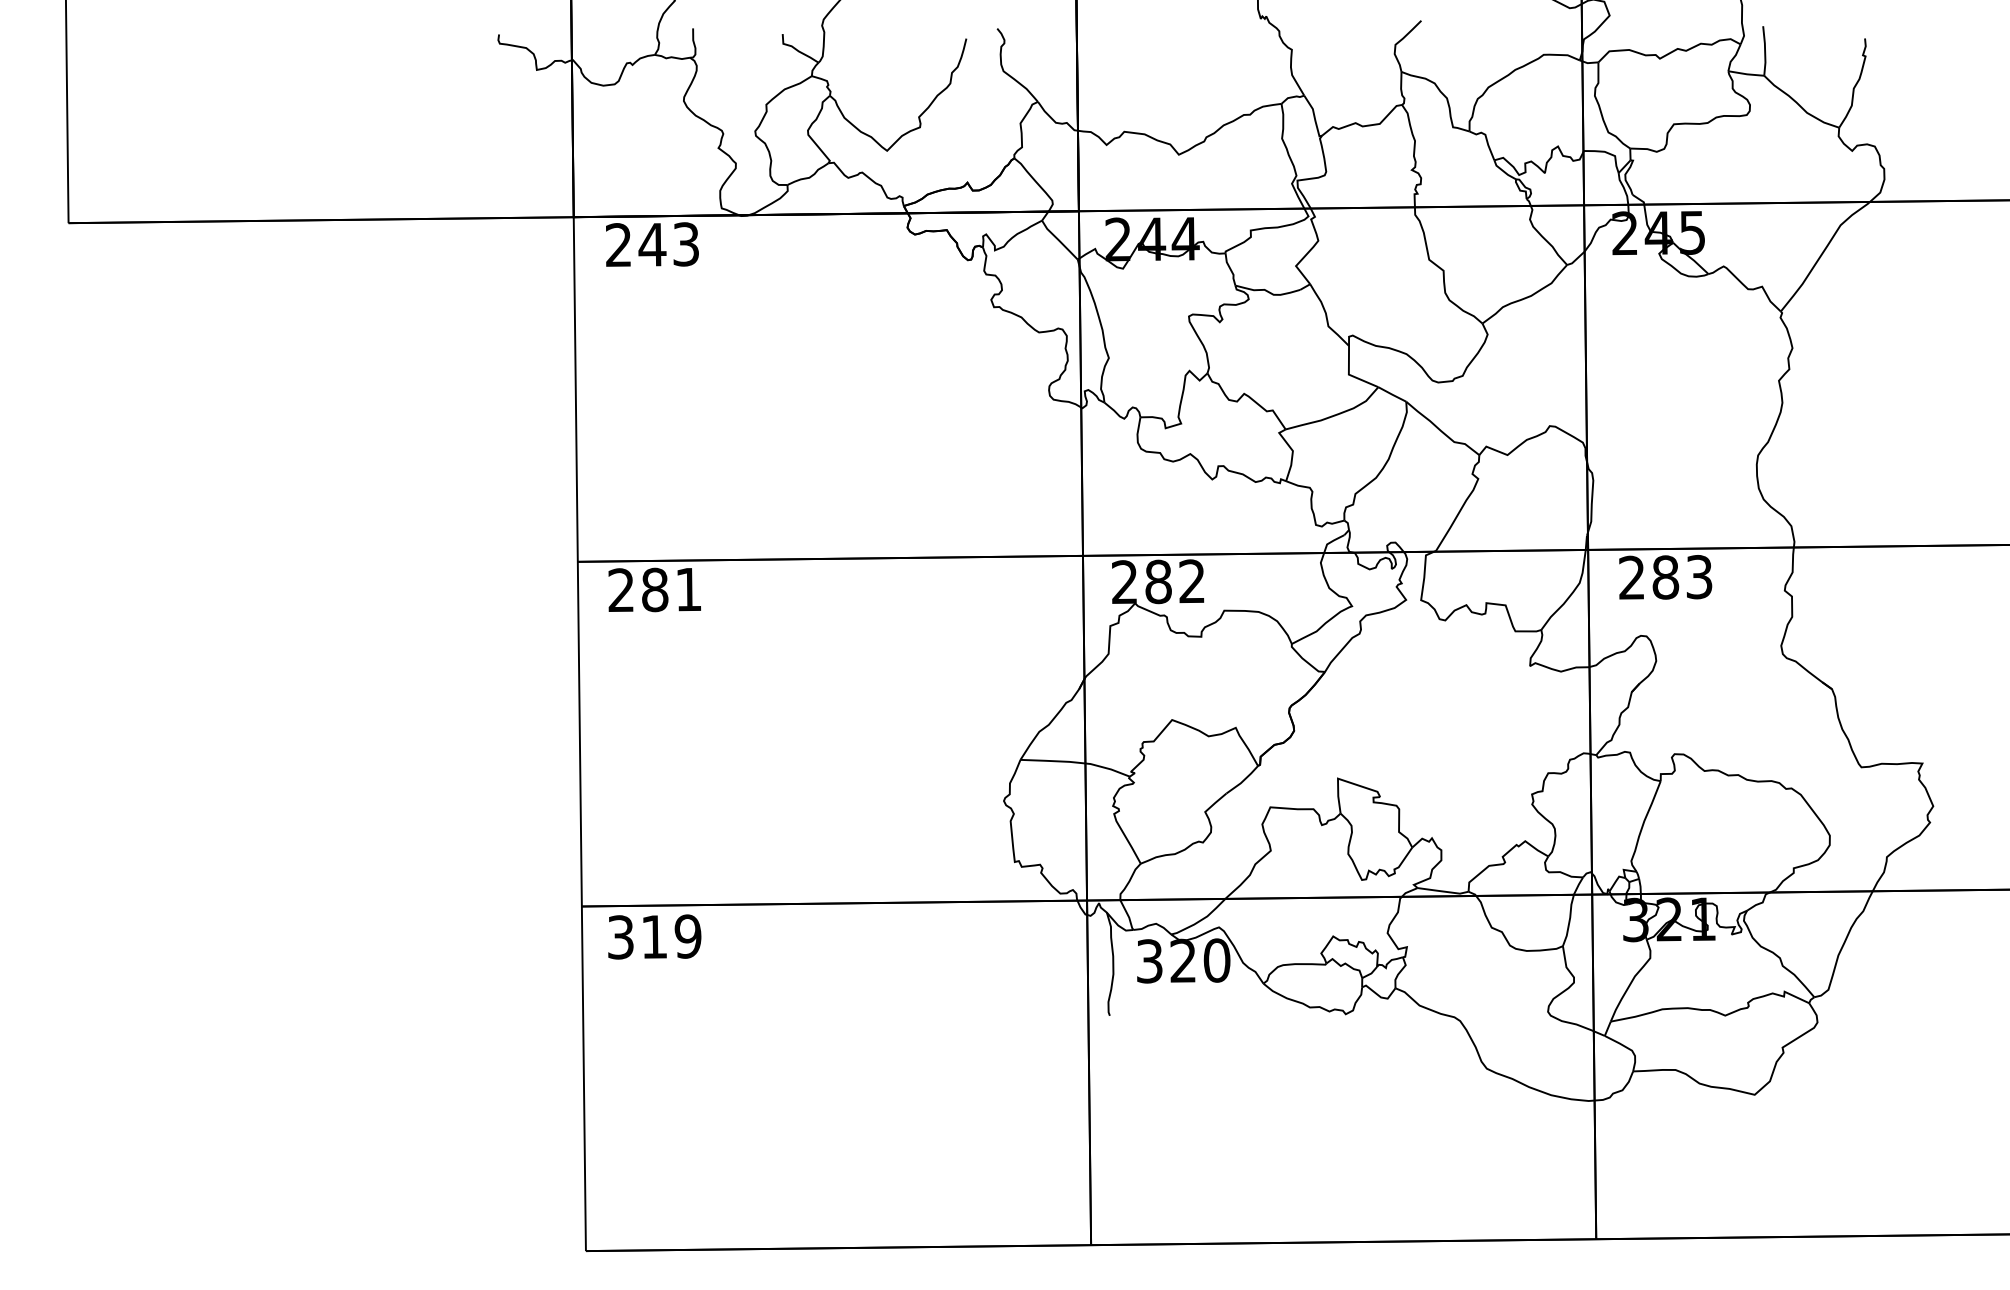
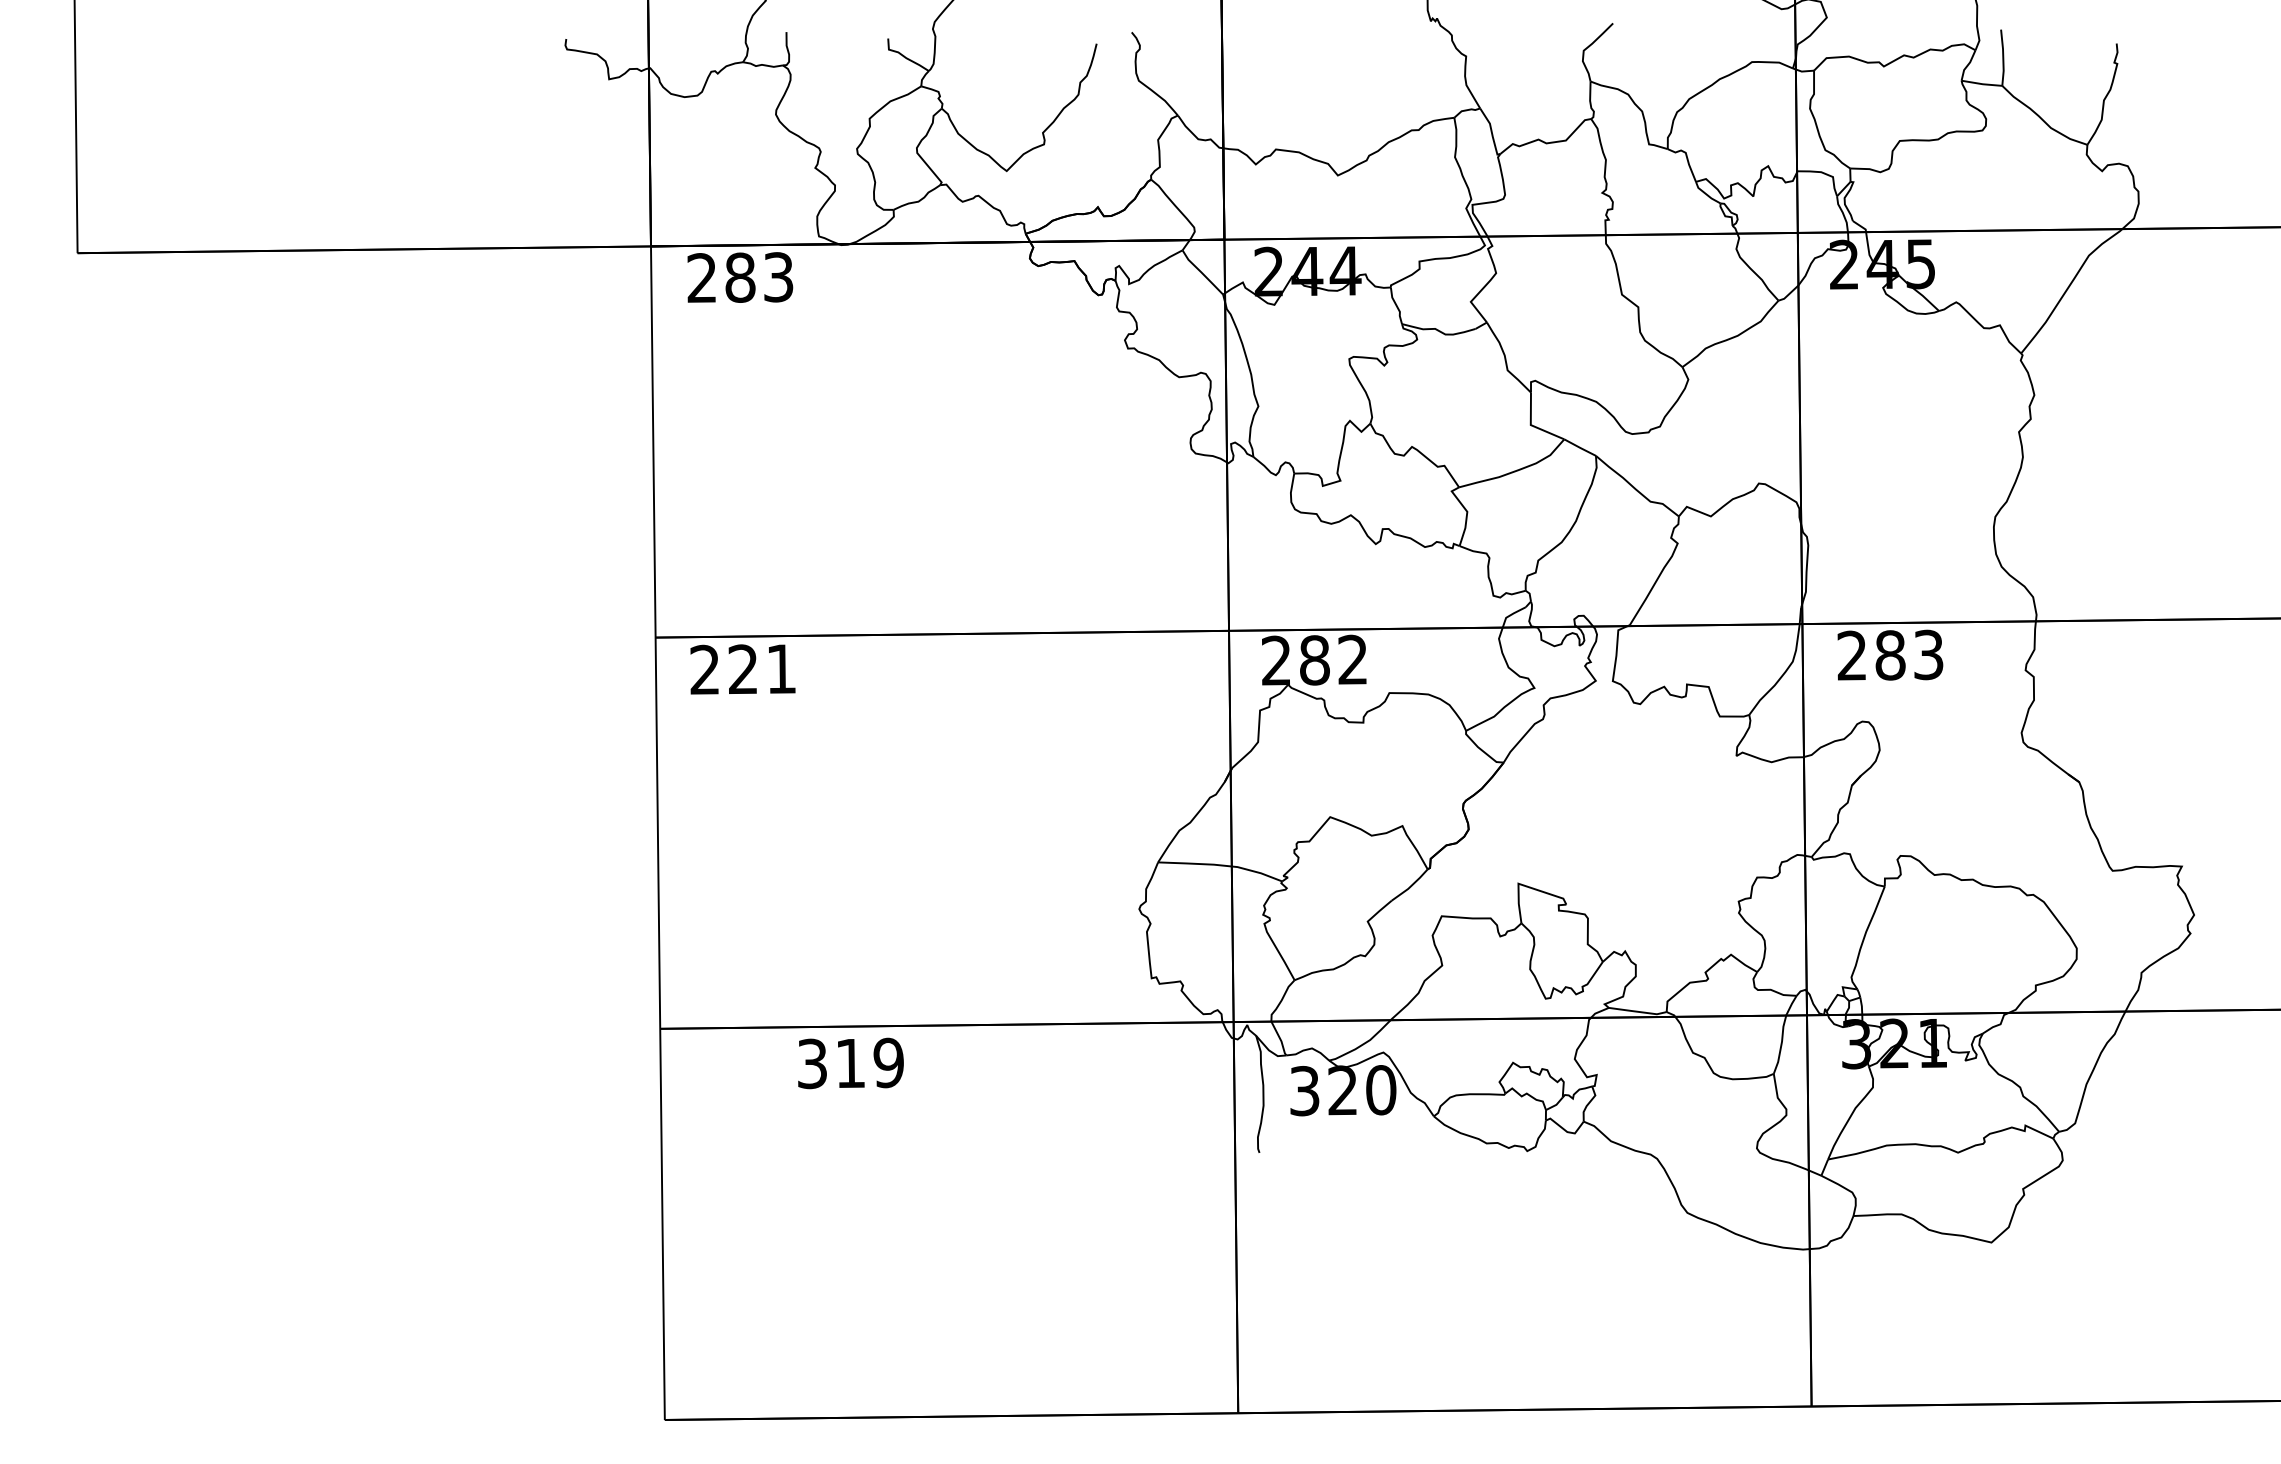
text: (652, 244) -> (740, 277), 243 -> 283
text: (655, 589) -> (743, 669), 281 -> 221
text: (654, 937) -> (850, 1063), moved

